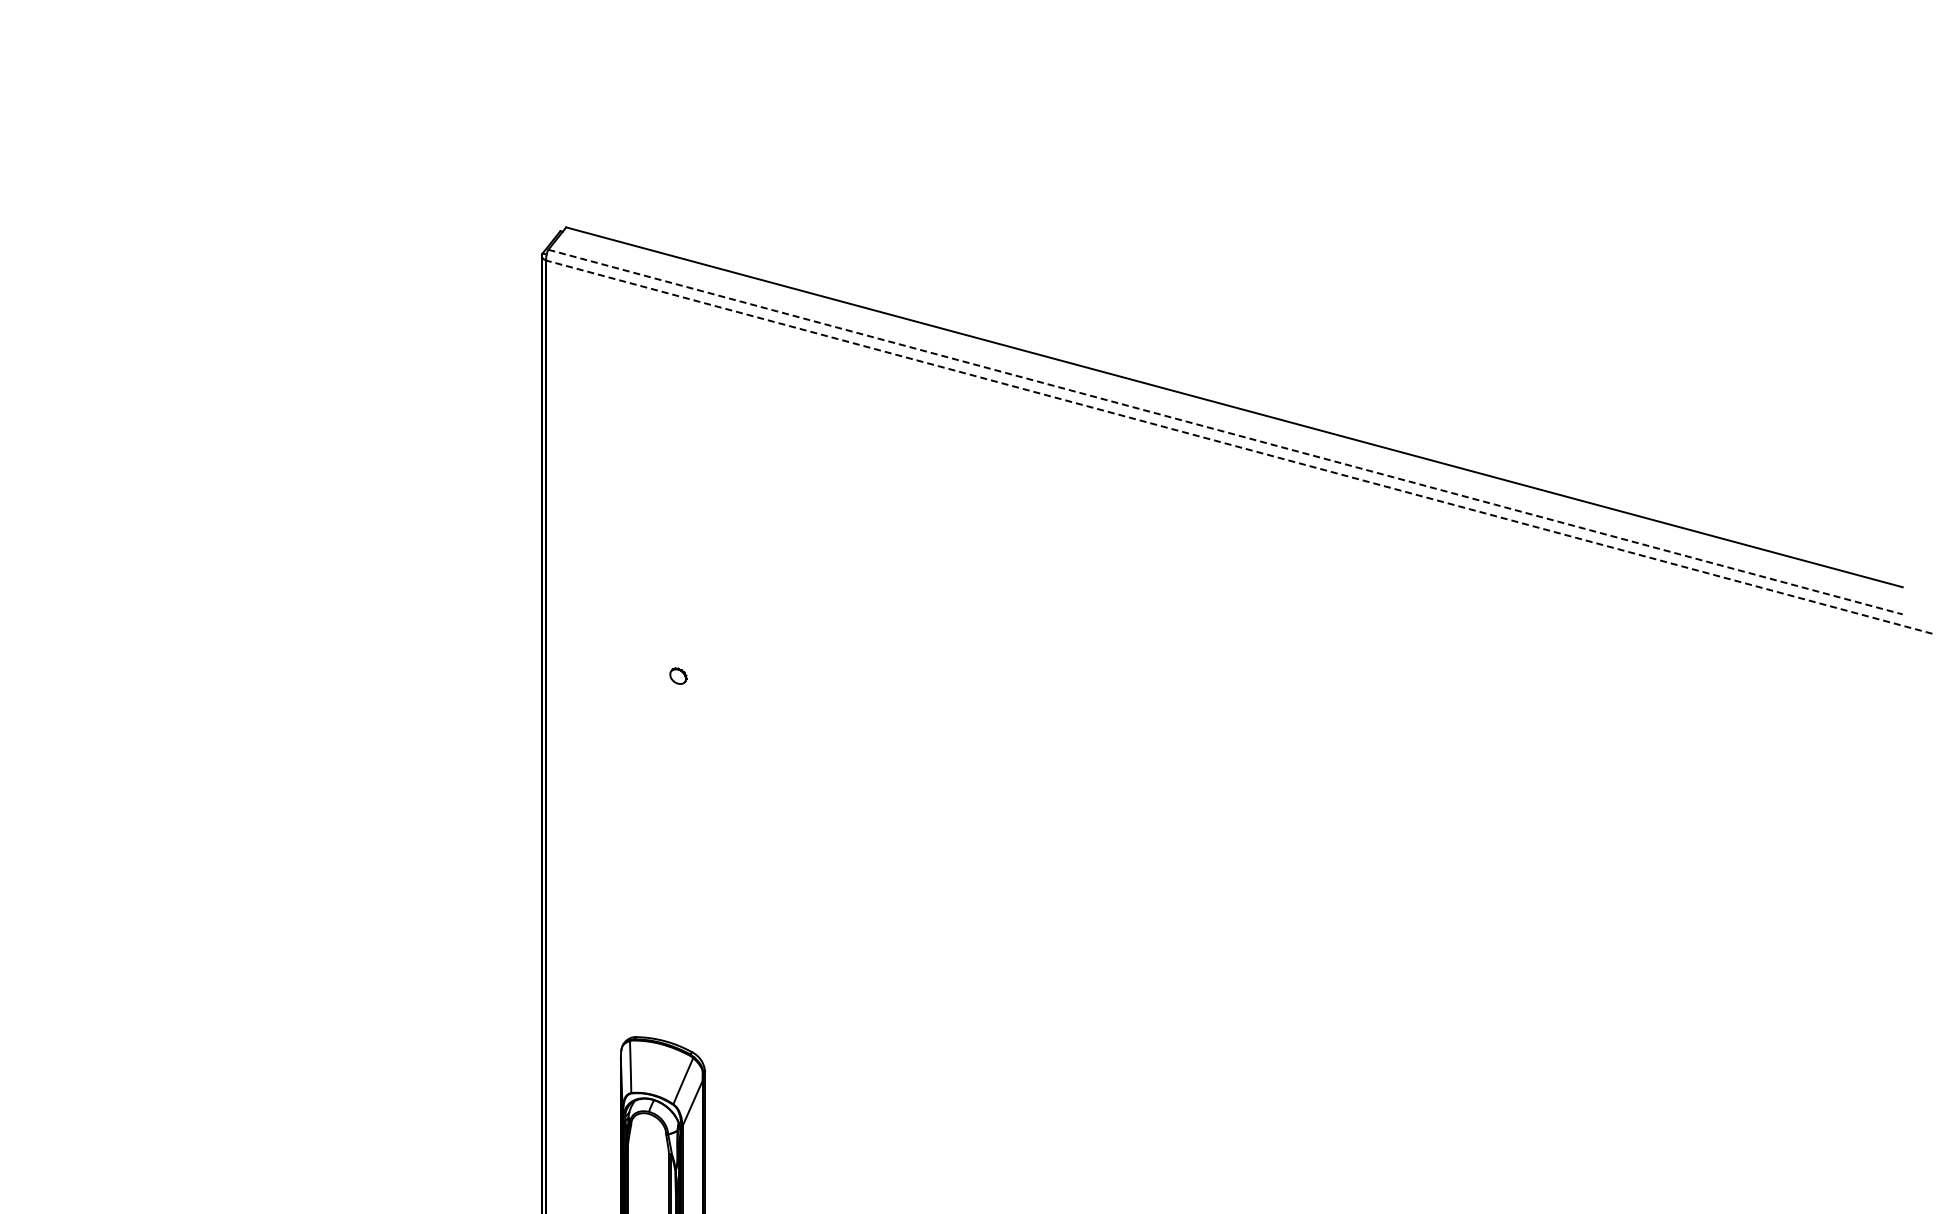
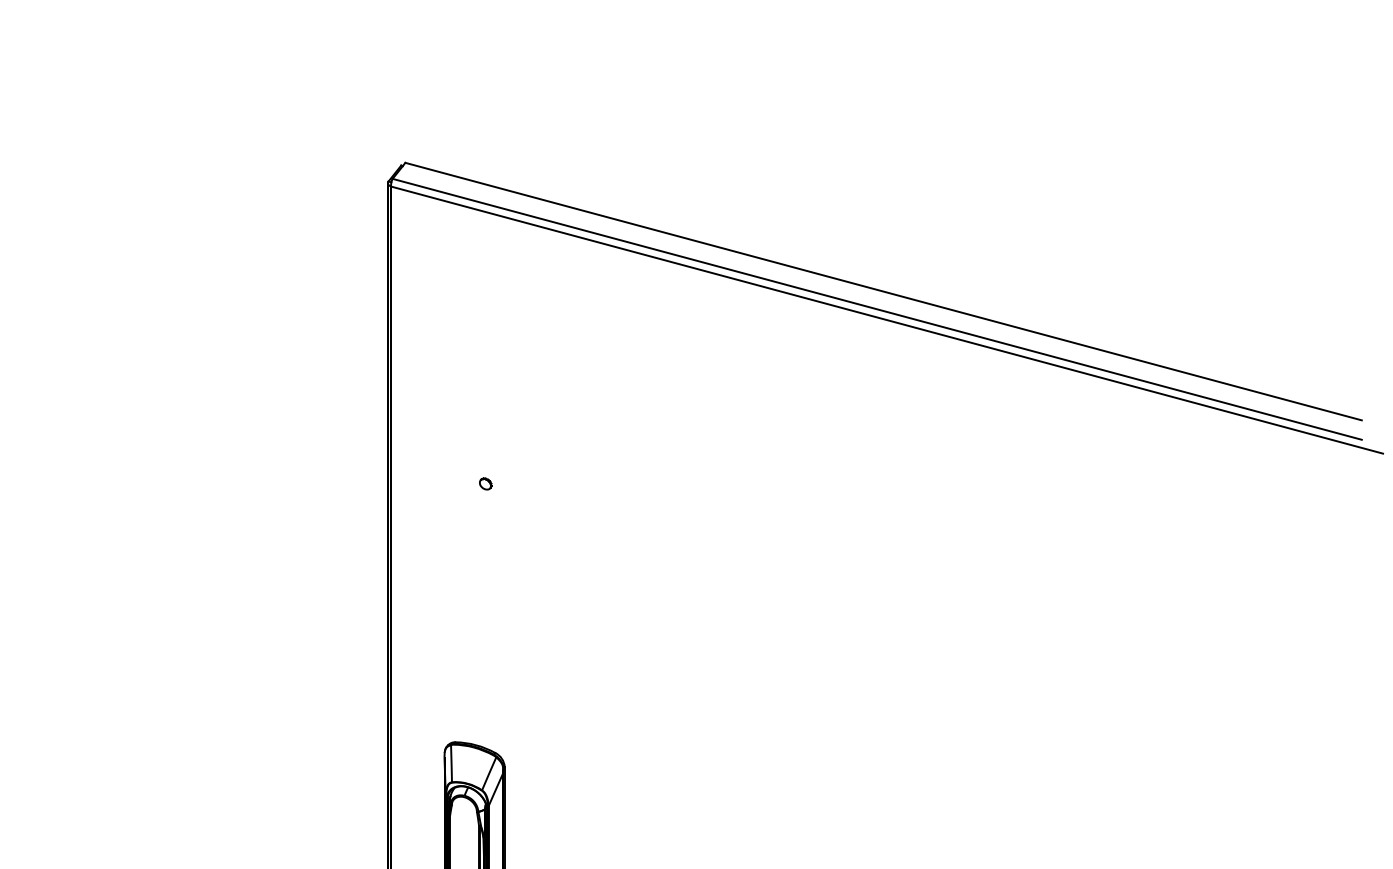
line: (1226, 432) -> (877, 309), dashed -> solid
line: (1239, 447) -> (887, 320), dashed -> solid

